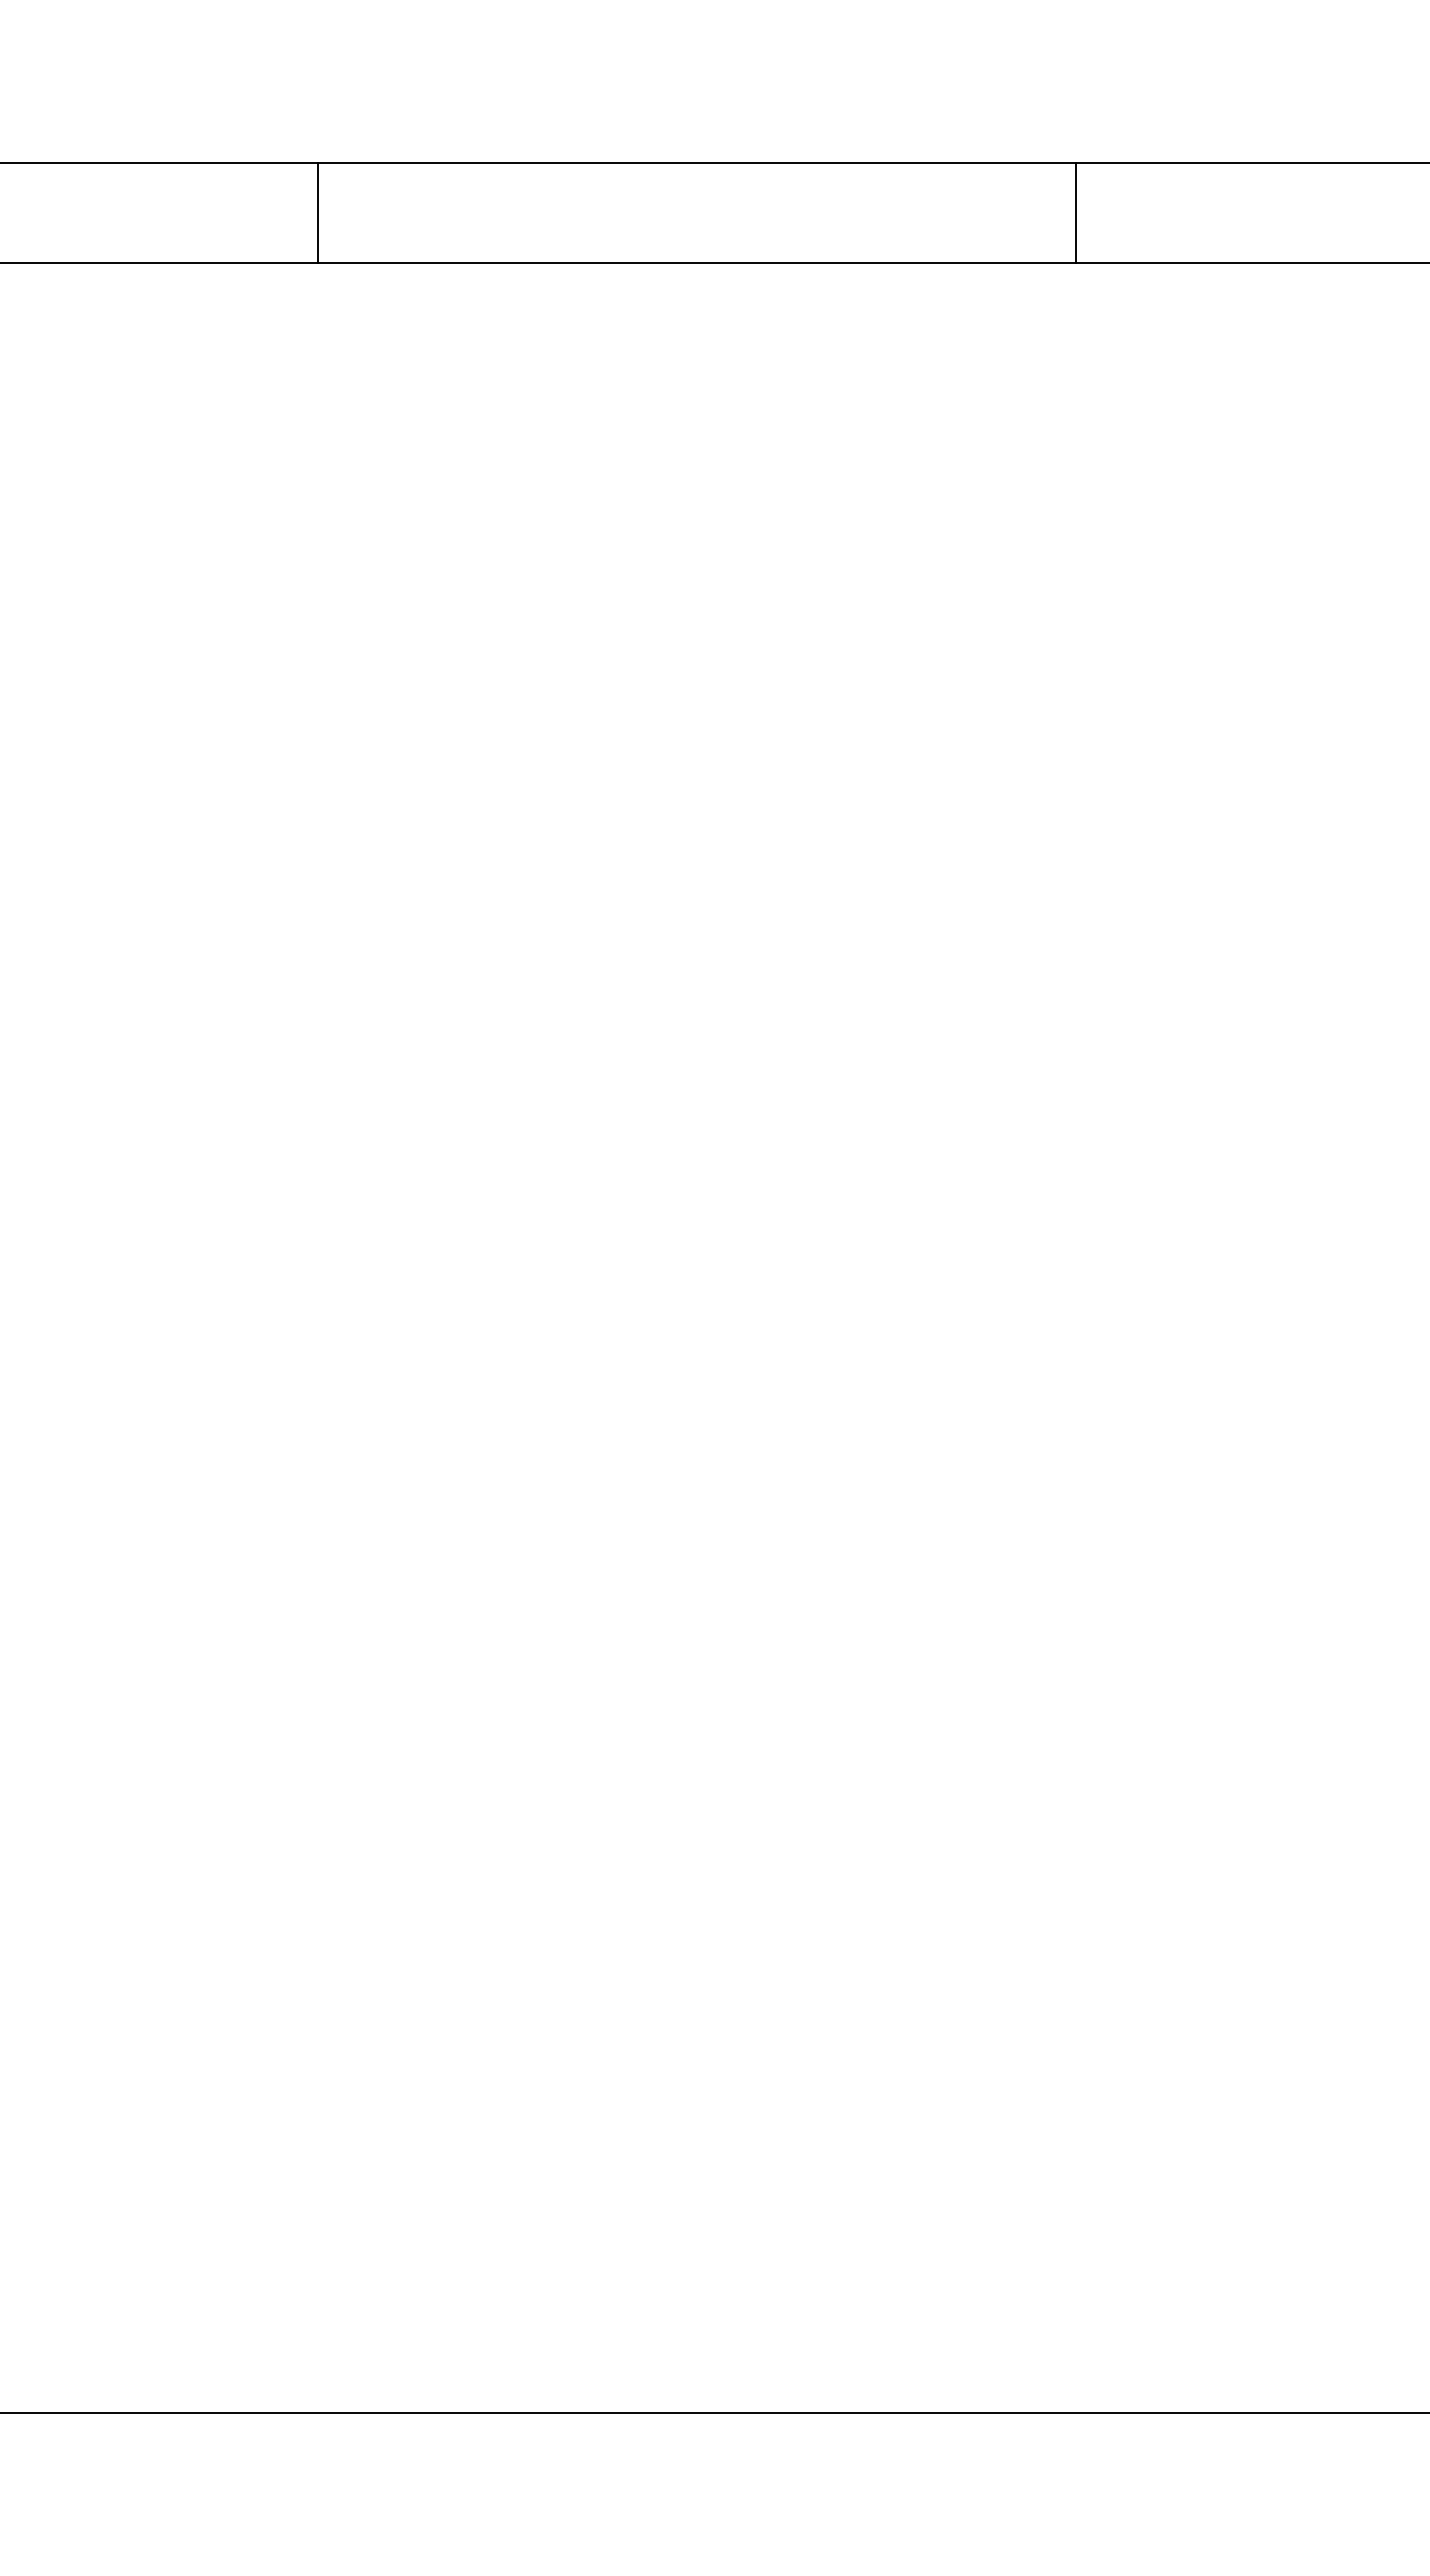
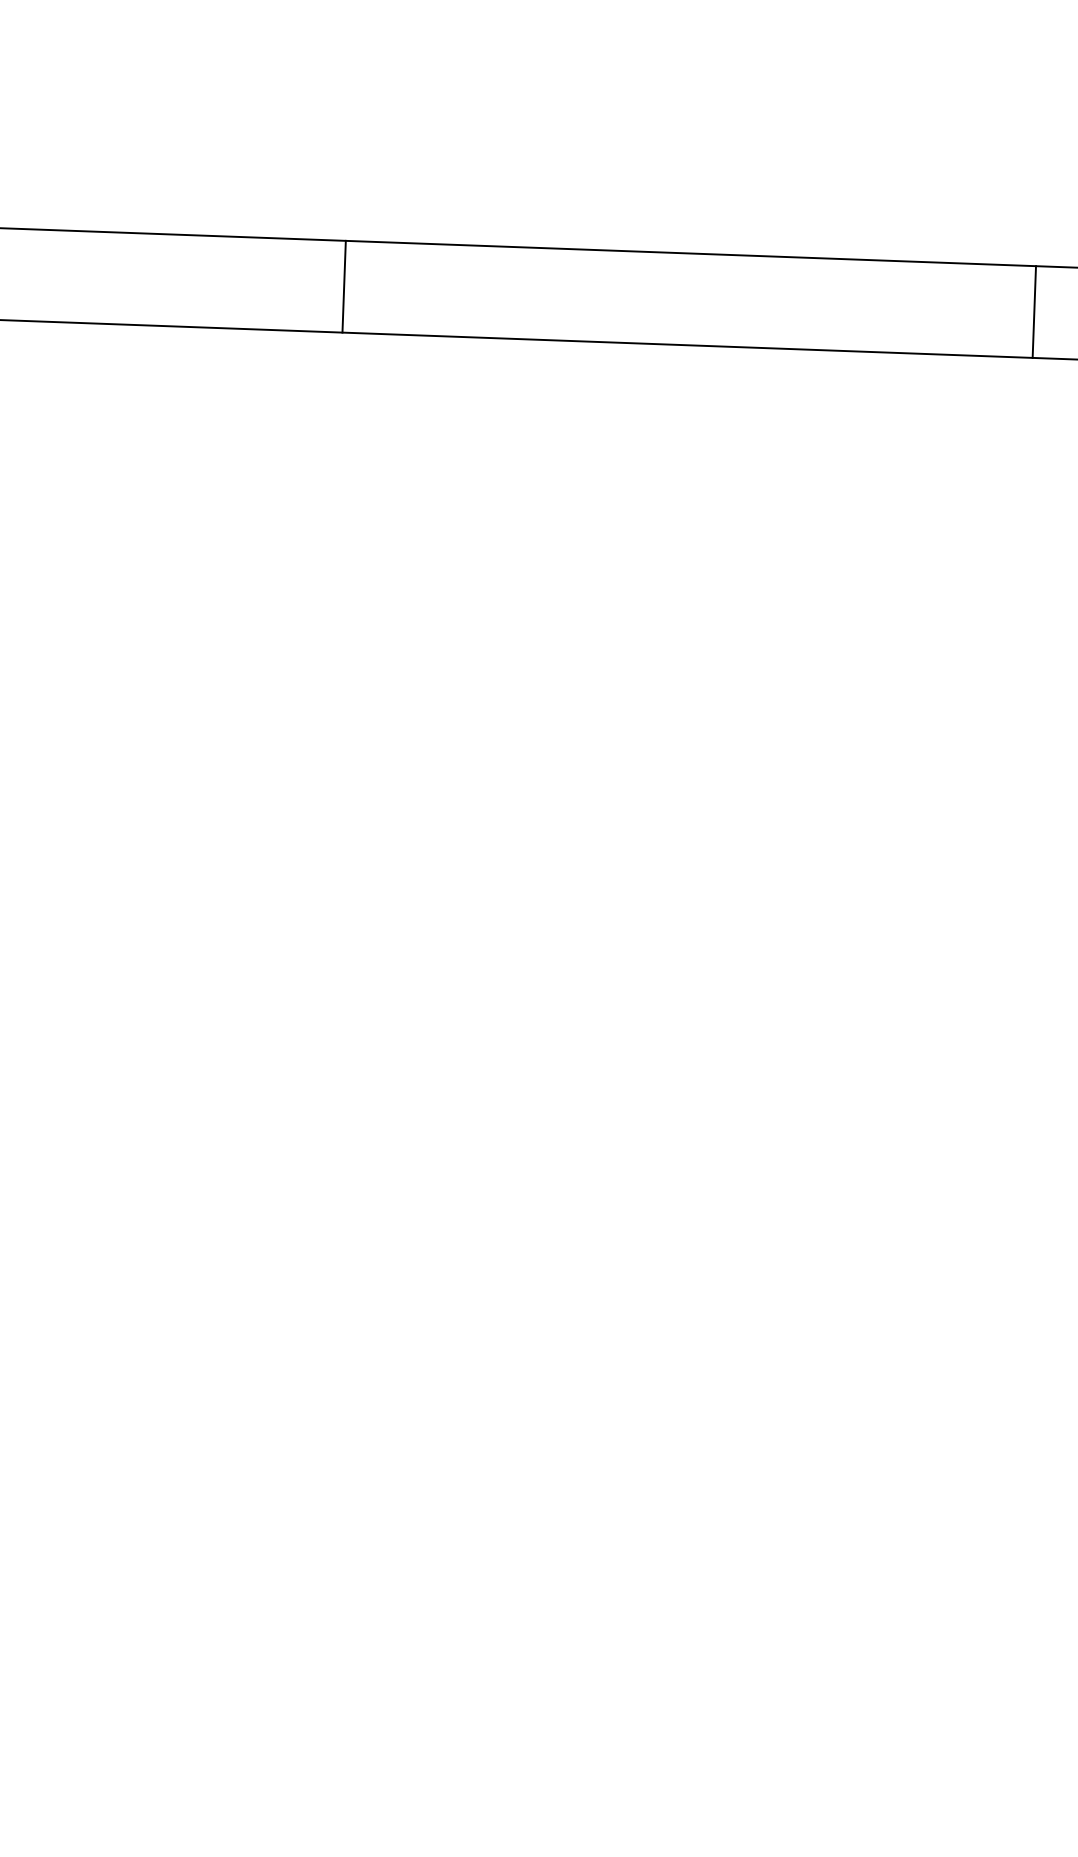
line: (318, 212) -> (344, 286), moved
line: (1075, 212) -> (1033, 311), moved

